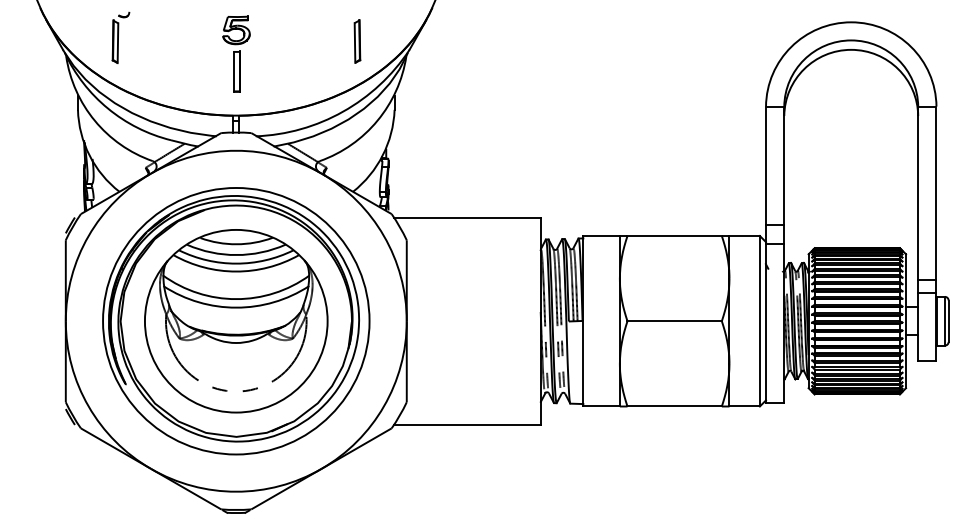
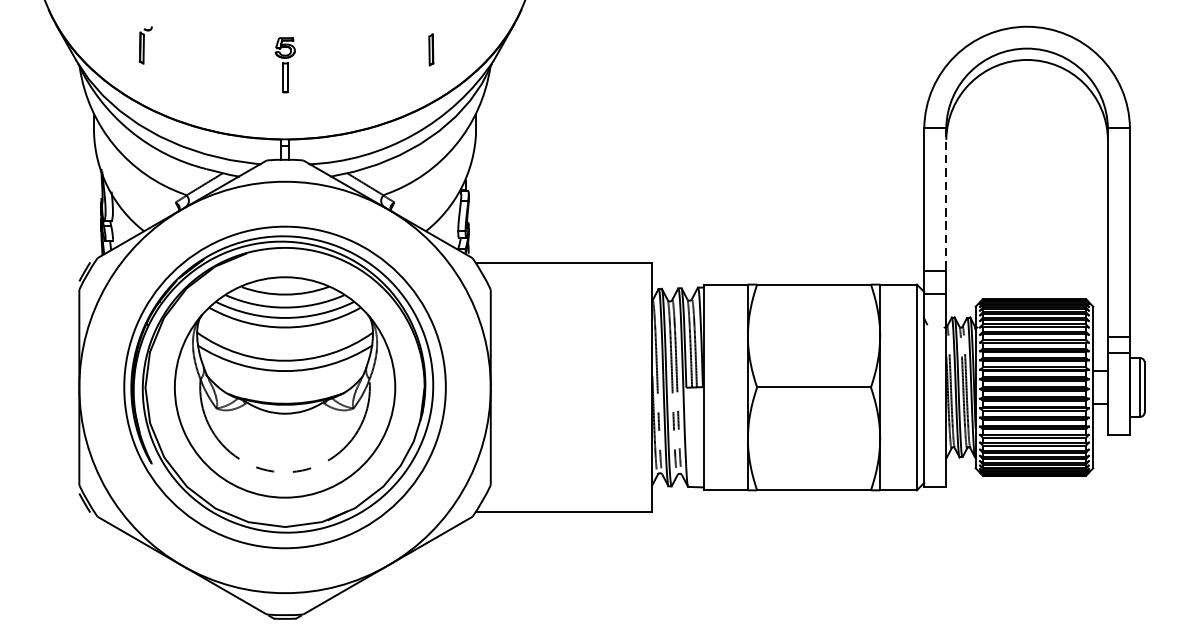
part: (120, 37) -> (145, 45), size x0.6
part: (357, 41) -> (431, 49), size x0.6
part: (236, 53) -> (285, 64), size x0.6
line: (784, 166) -> (946, 200), solid -> dashed

